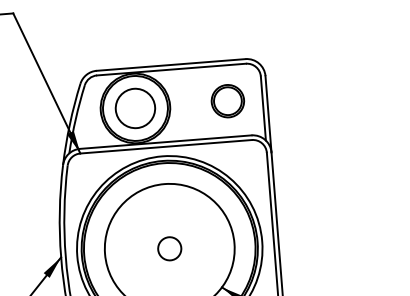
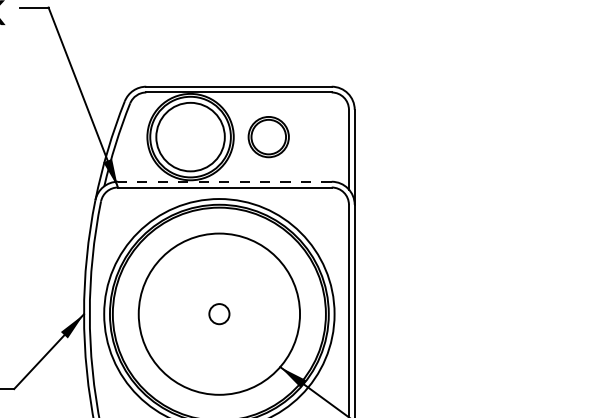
part: (227, 101) -> (268, 137), moved
circle: (135, 107) -> (190, 136), size x1.4
line: (165, 141) -> (224, 181), solid -> dashed
circle: (169, 248) -> (219, 313), size x0.7

